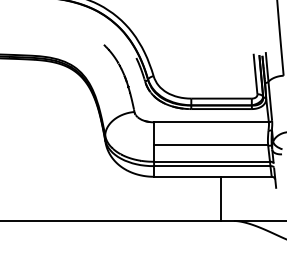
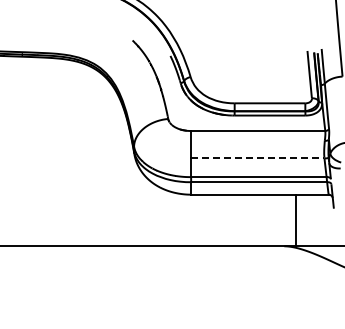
line: (210, 144) -> (257, 157), solid -> dashed
line: (220, 198) -> (295, 220), moved

